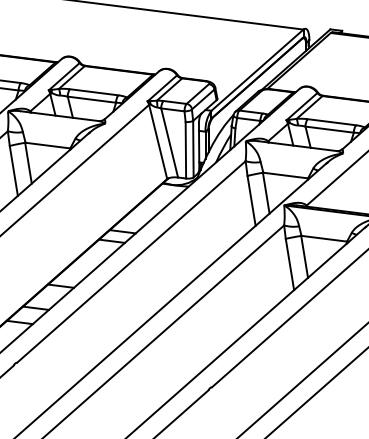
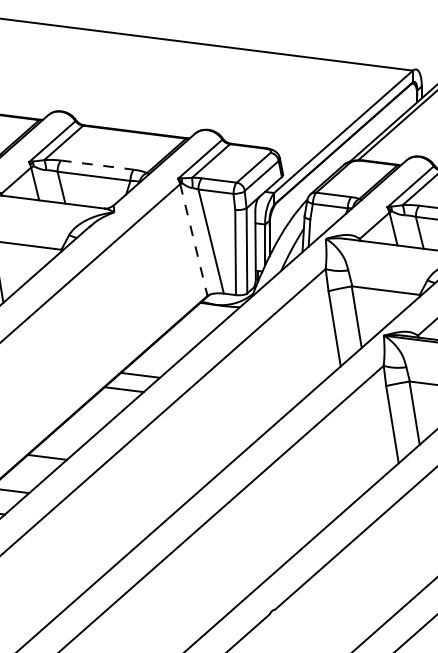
line: (94, 92) -> (97, 165), solid -> dashed
line: (158, 142) -> (194, 240), solid -> dashed

